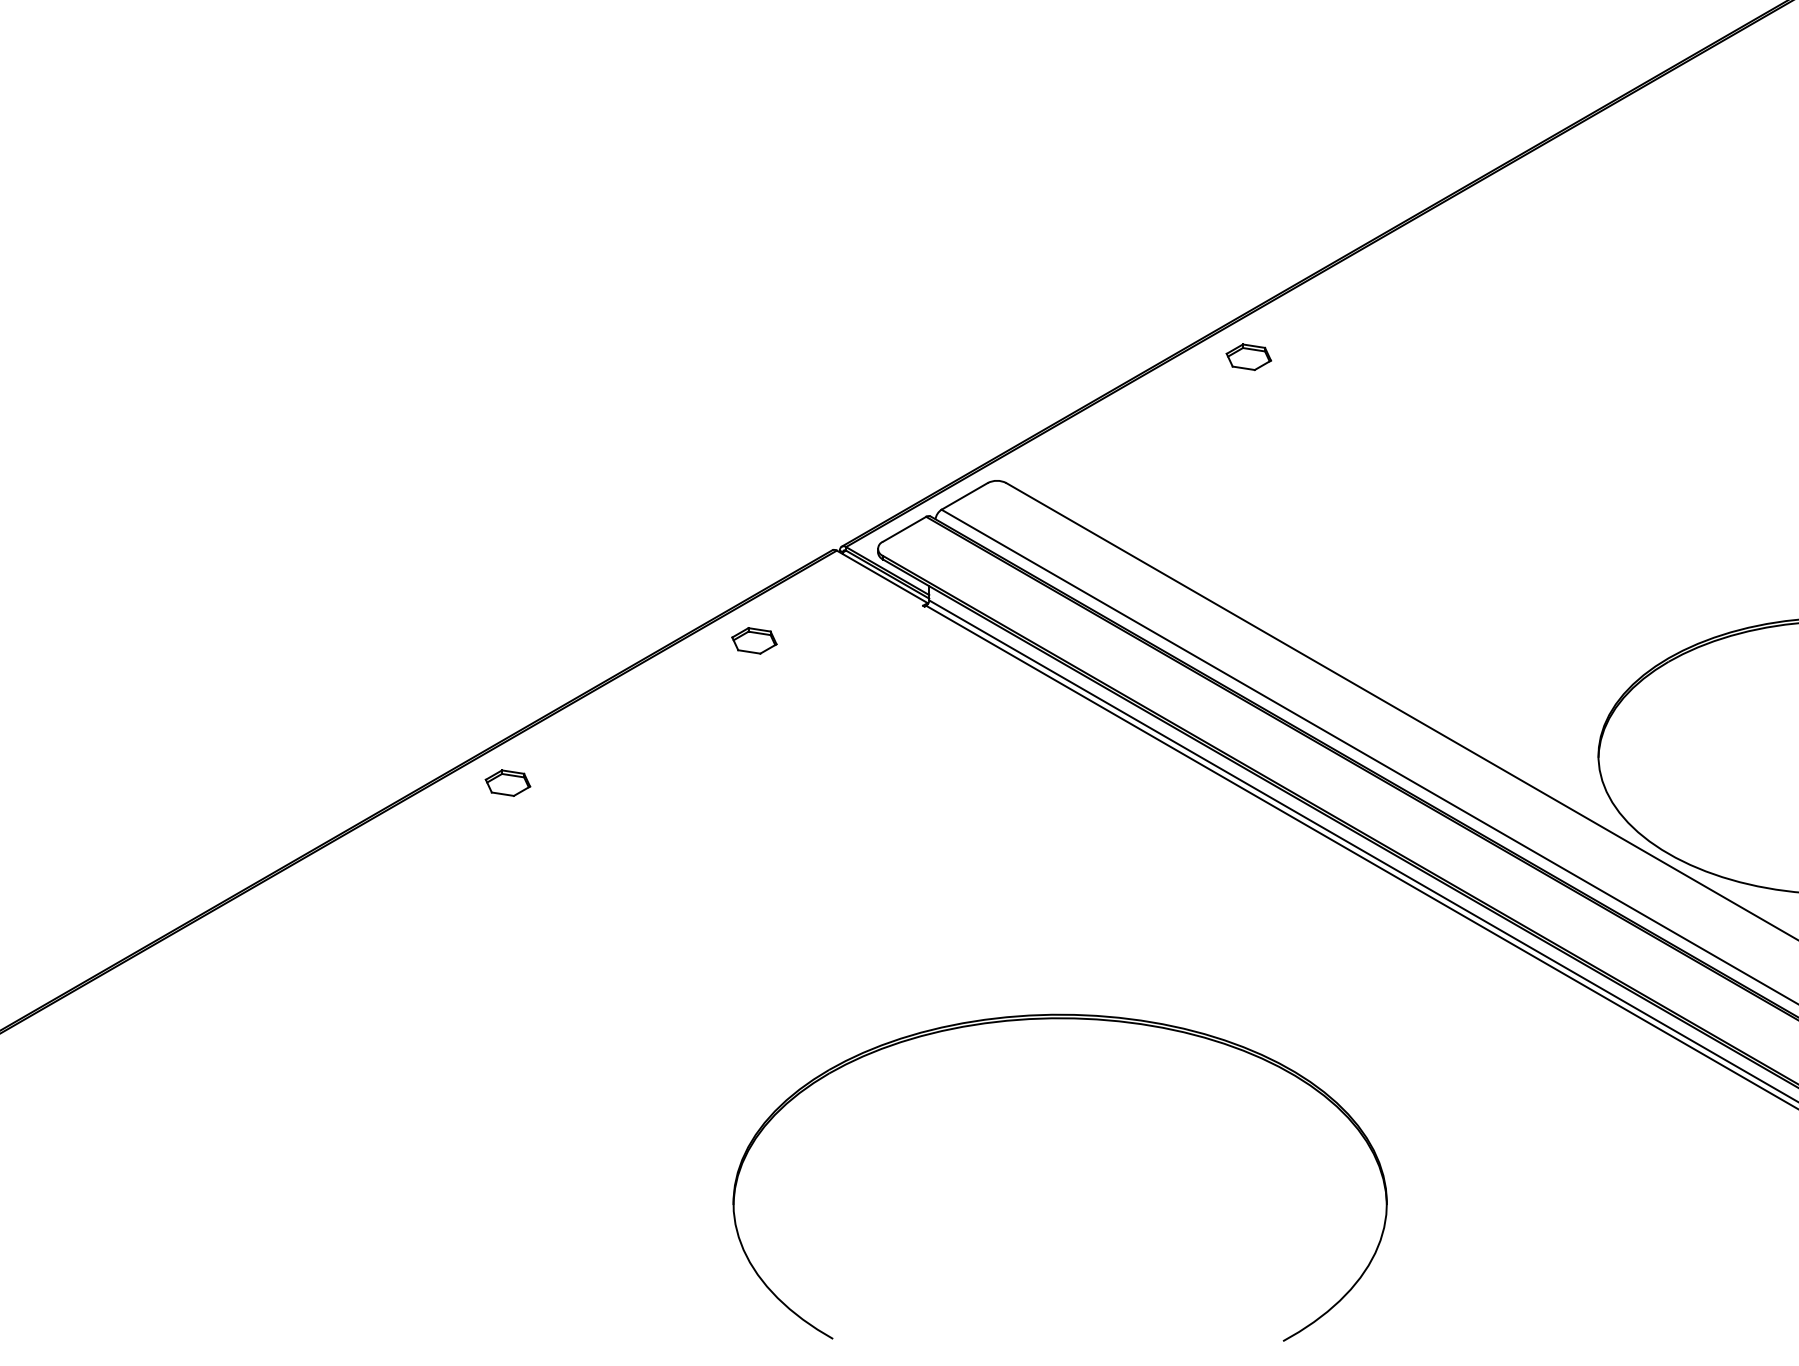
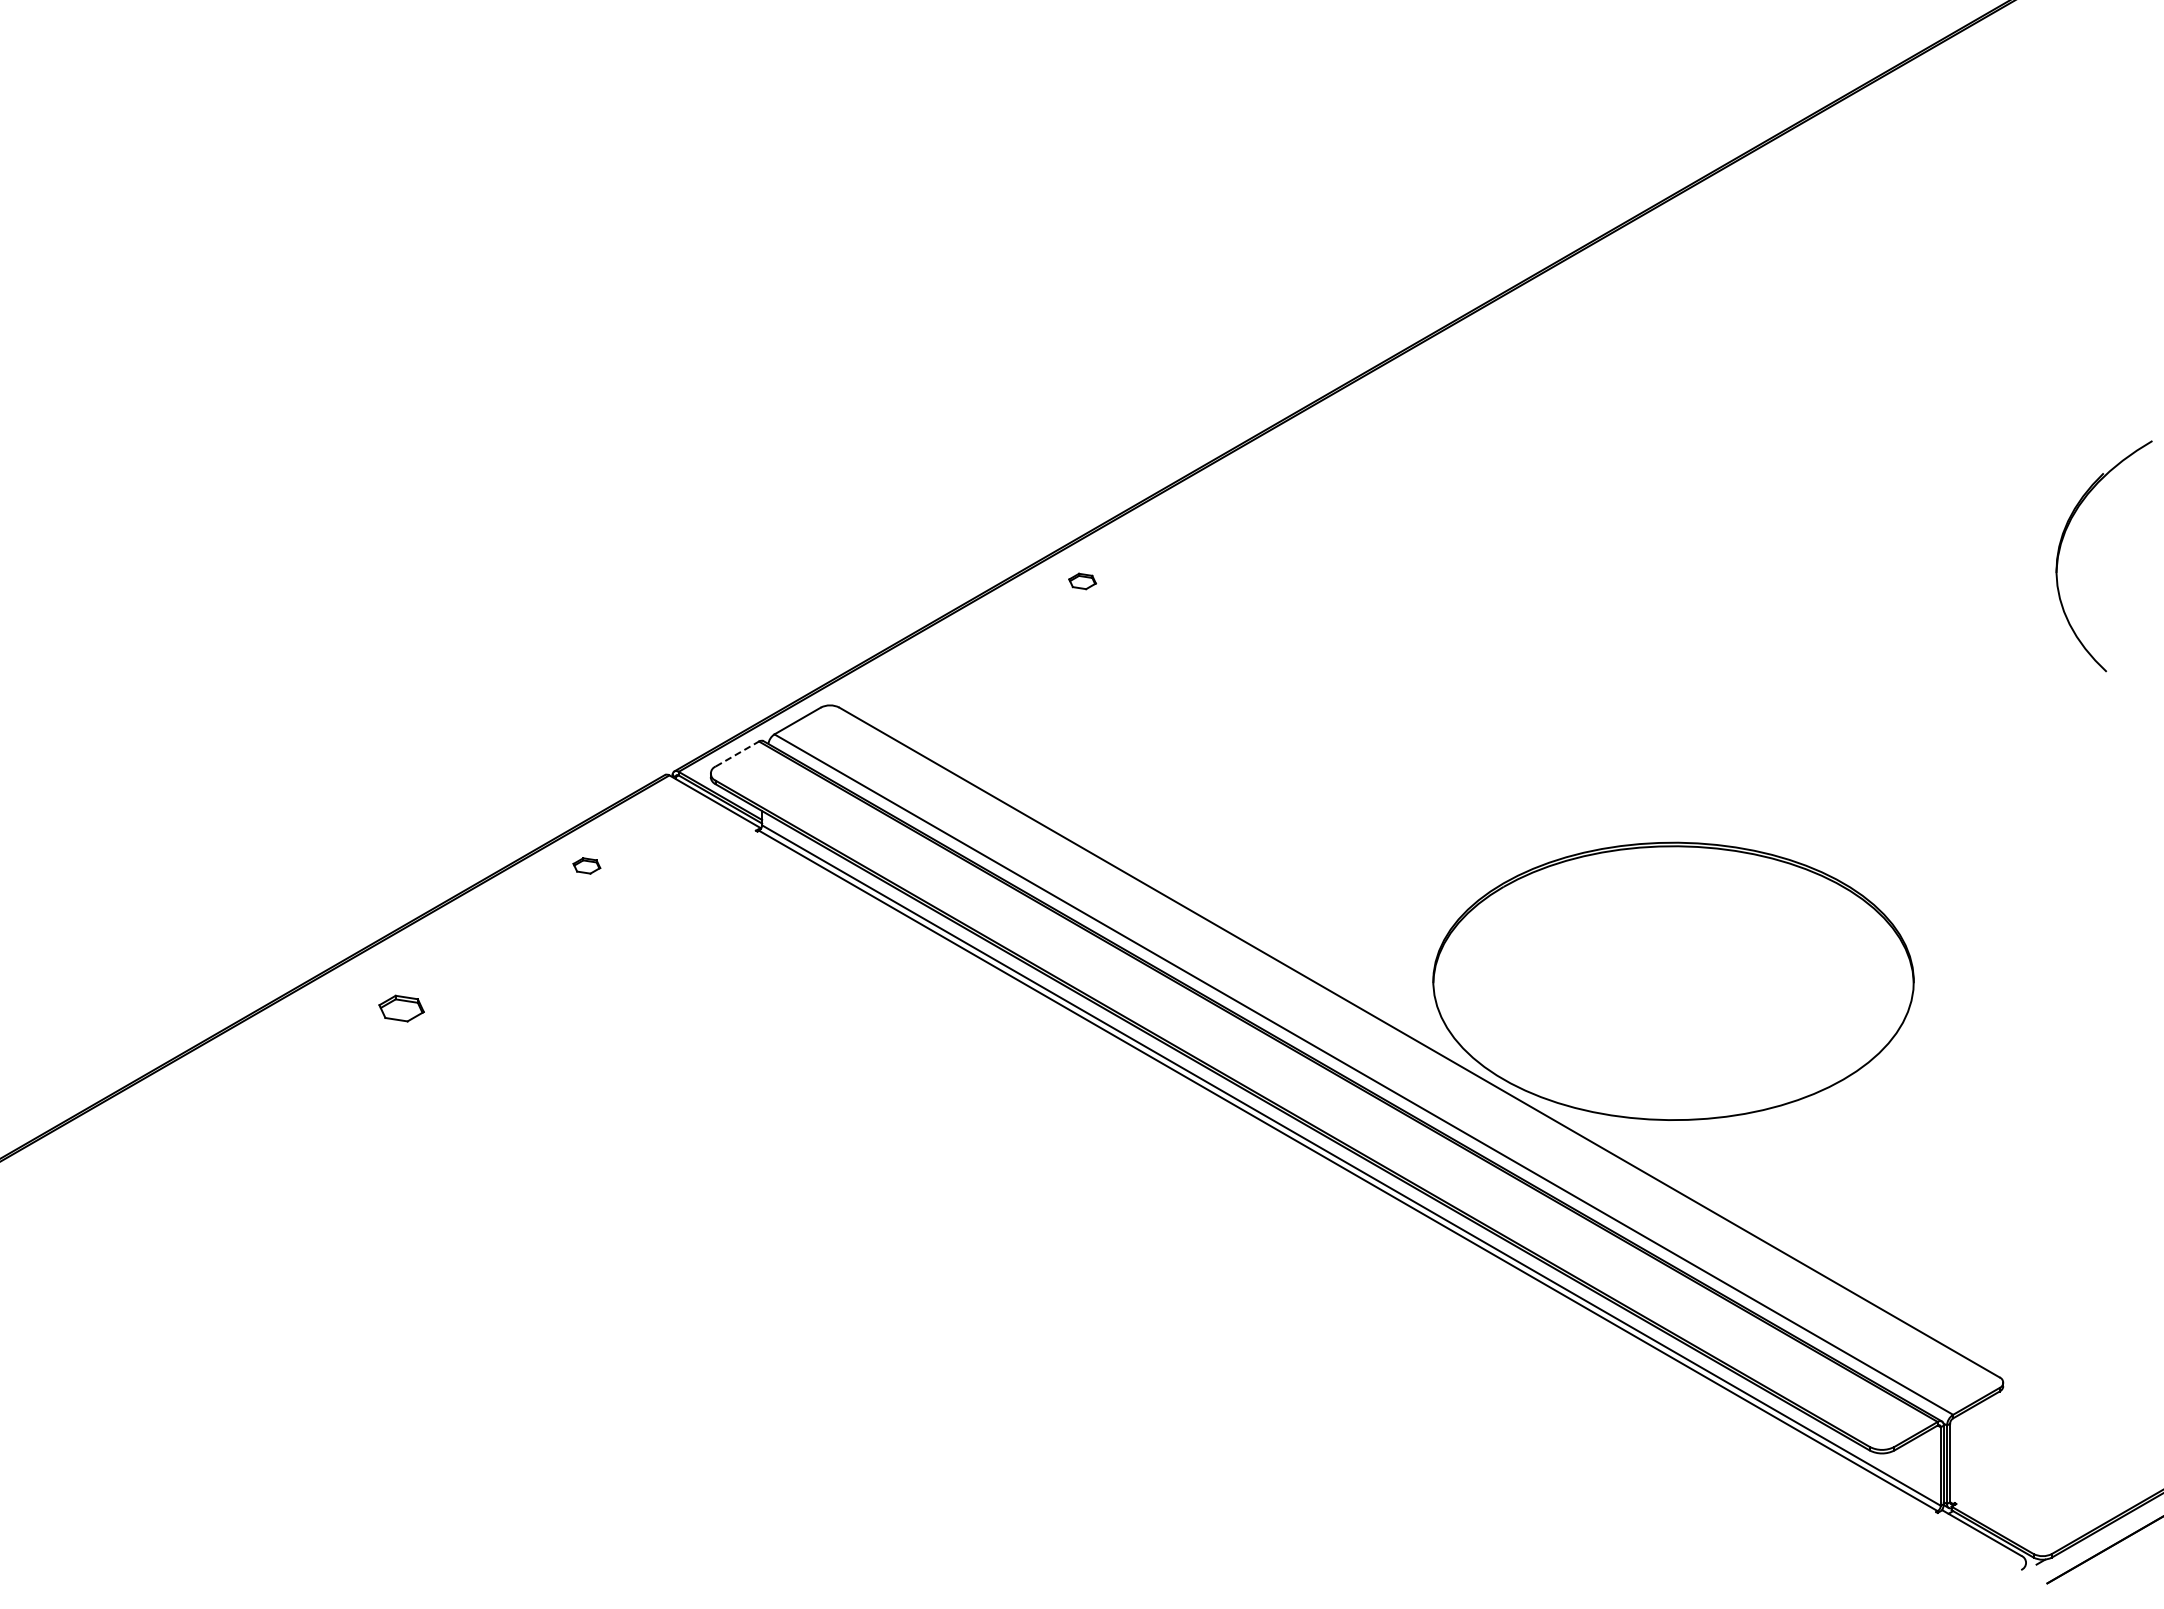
part: (1248, 357) -> (1082, 581), size x0.6
line: (904, 529) -> (737, 754), solid -> dashed
part: (754, 640) -> (586, 865), size x0.6
part: (507, 783) -> (401, 1008), moved
part: (1059, 1019) -> (892, 1245), removed

